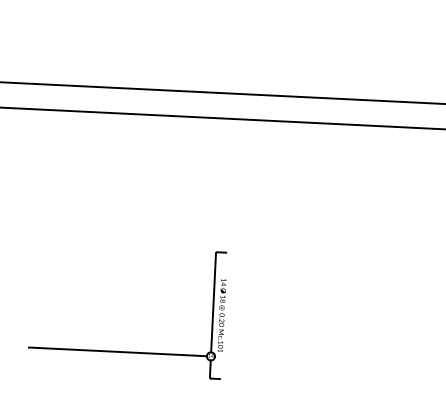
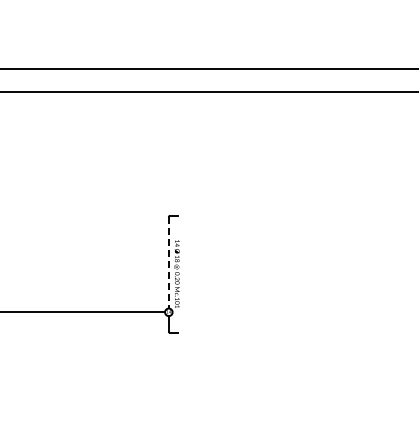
line: (213, 302) -> (168, 262), solid -> dashed

